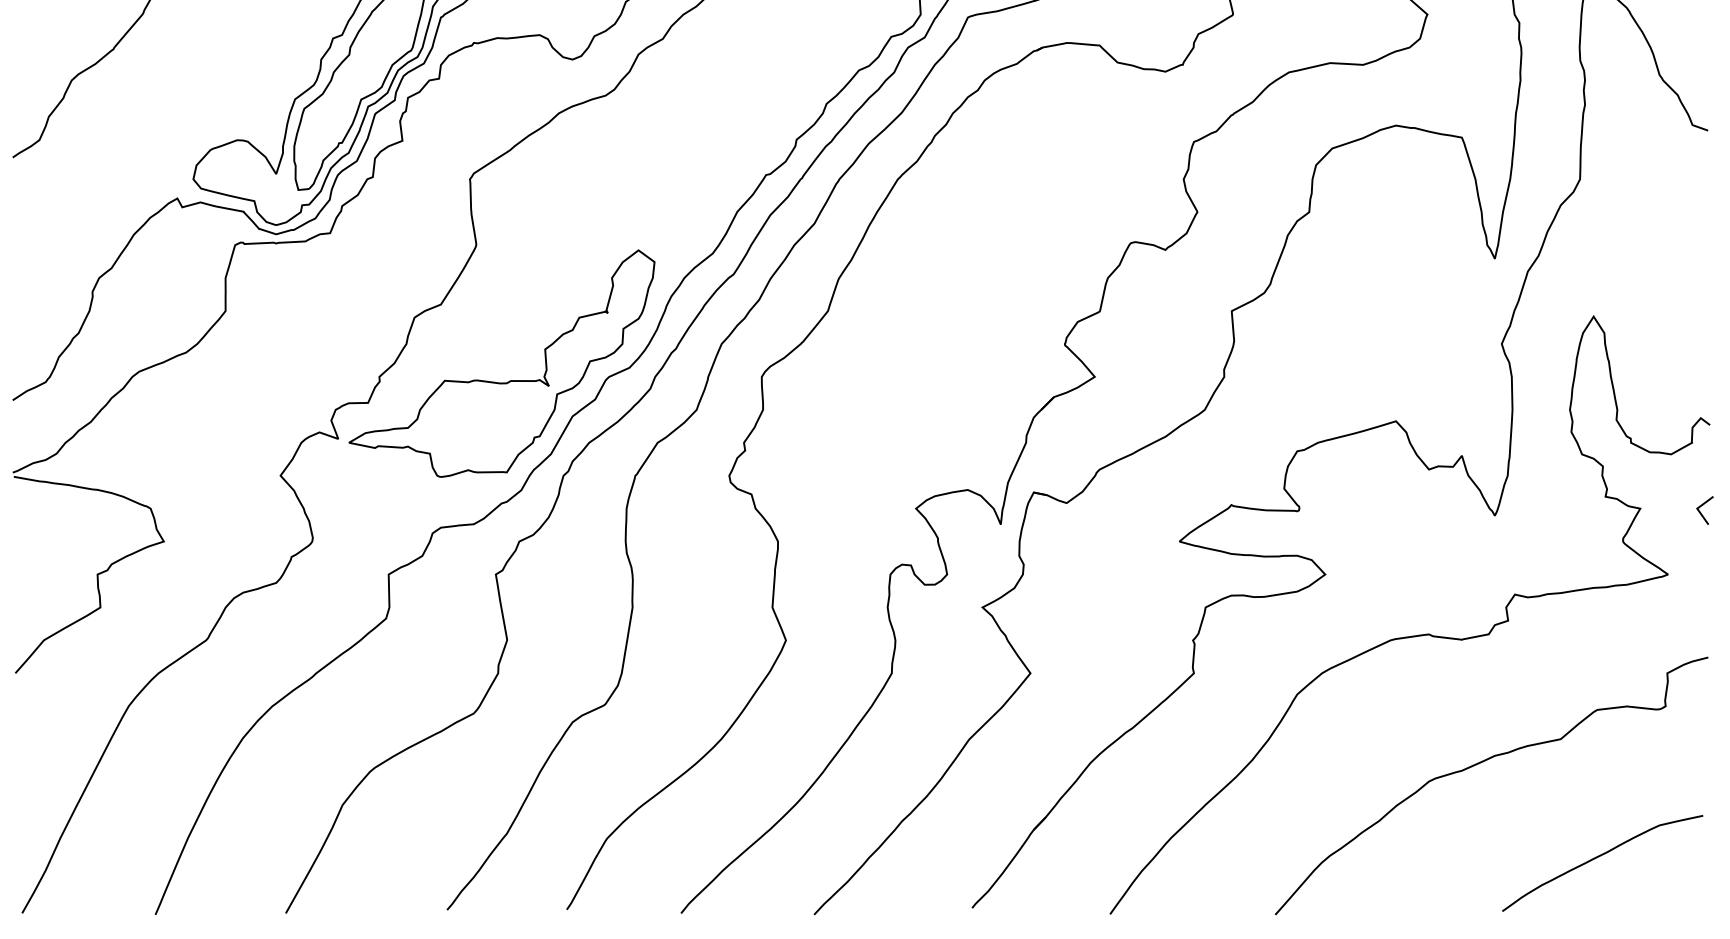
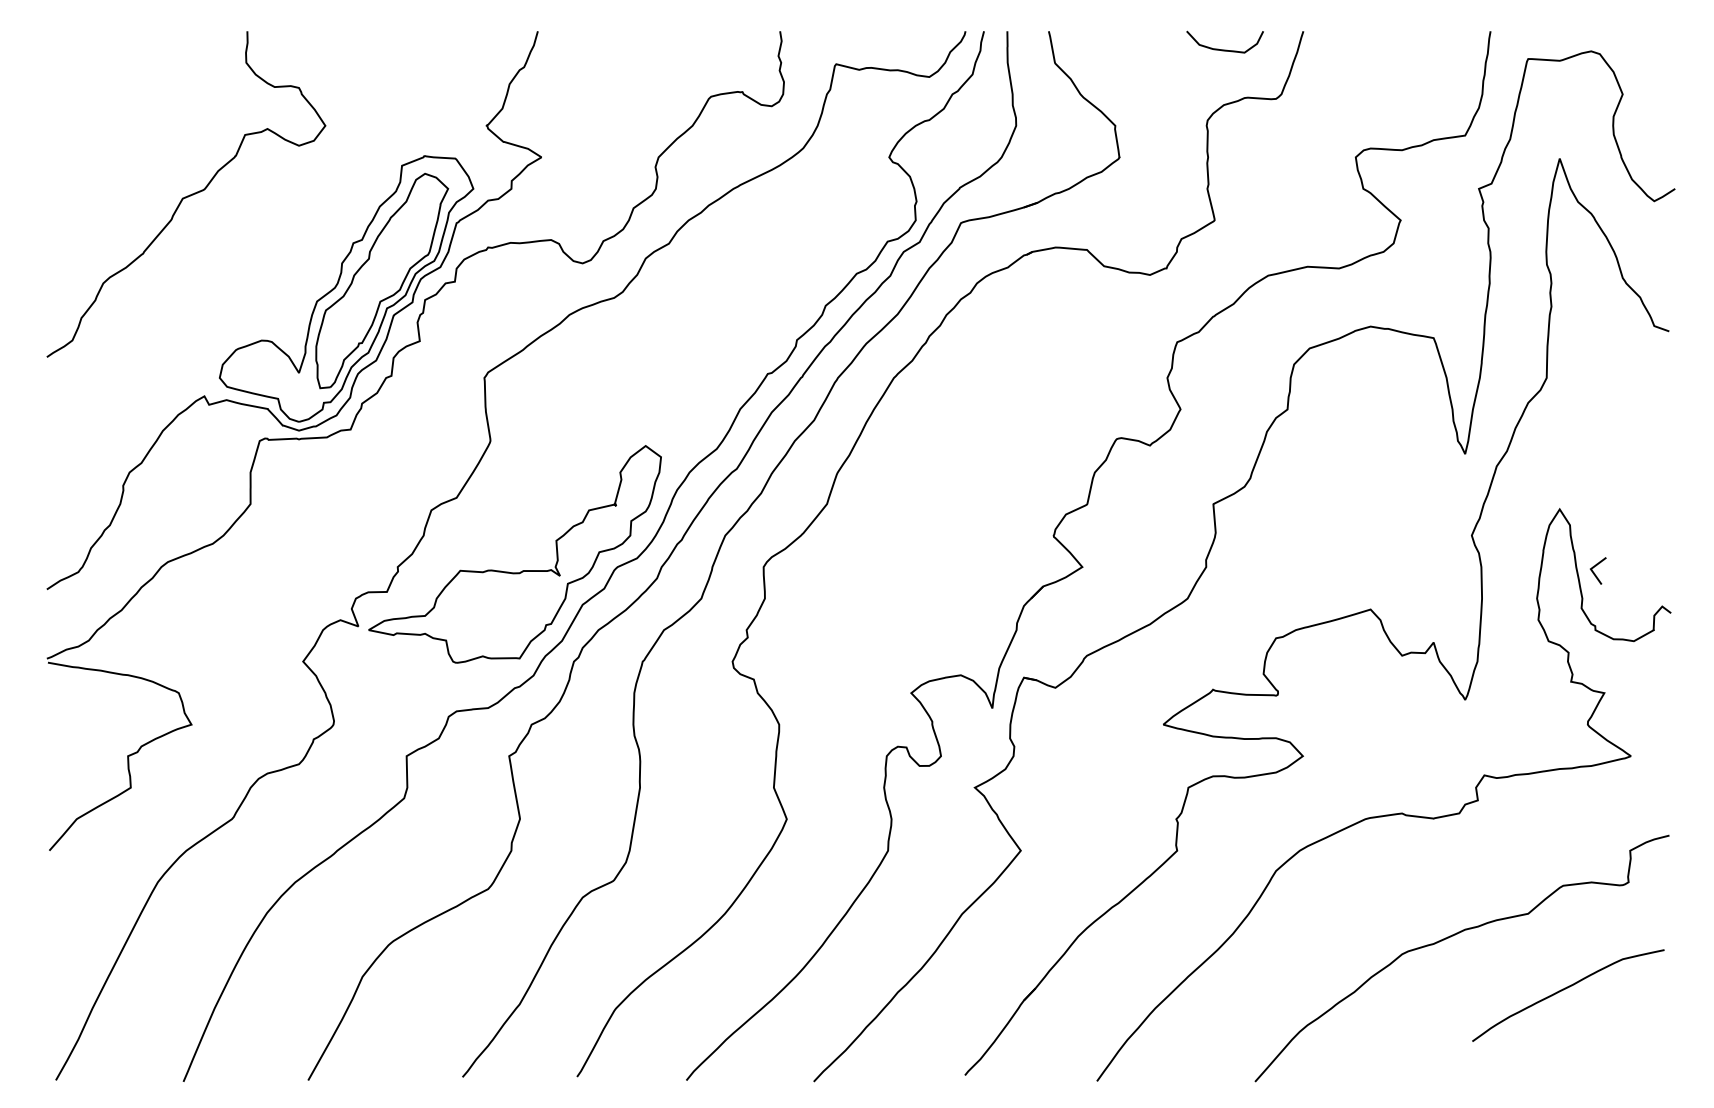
line: (1701, 512) -> (1594, 572), moved
curve: (1599, 857) -> (1565, 989), moved

